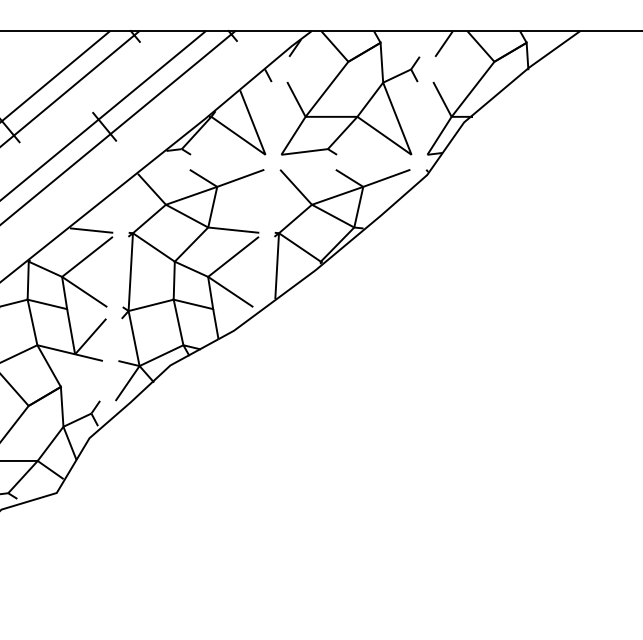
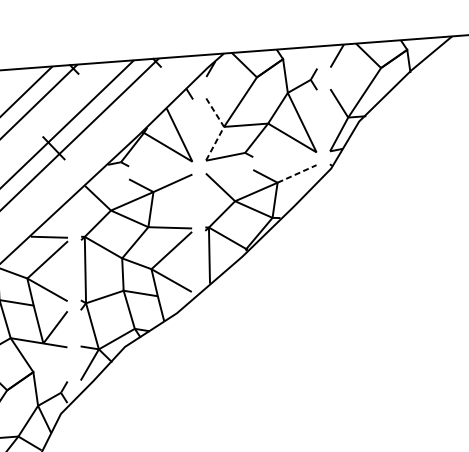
line: (304, 118) -> (223, 128), solid -> dashed
line: (387, 178) -> (297, 174), solid -> dashed

